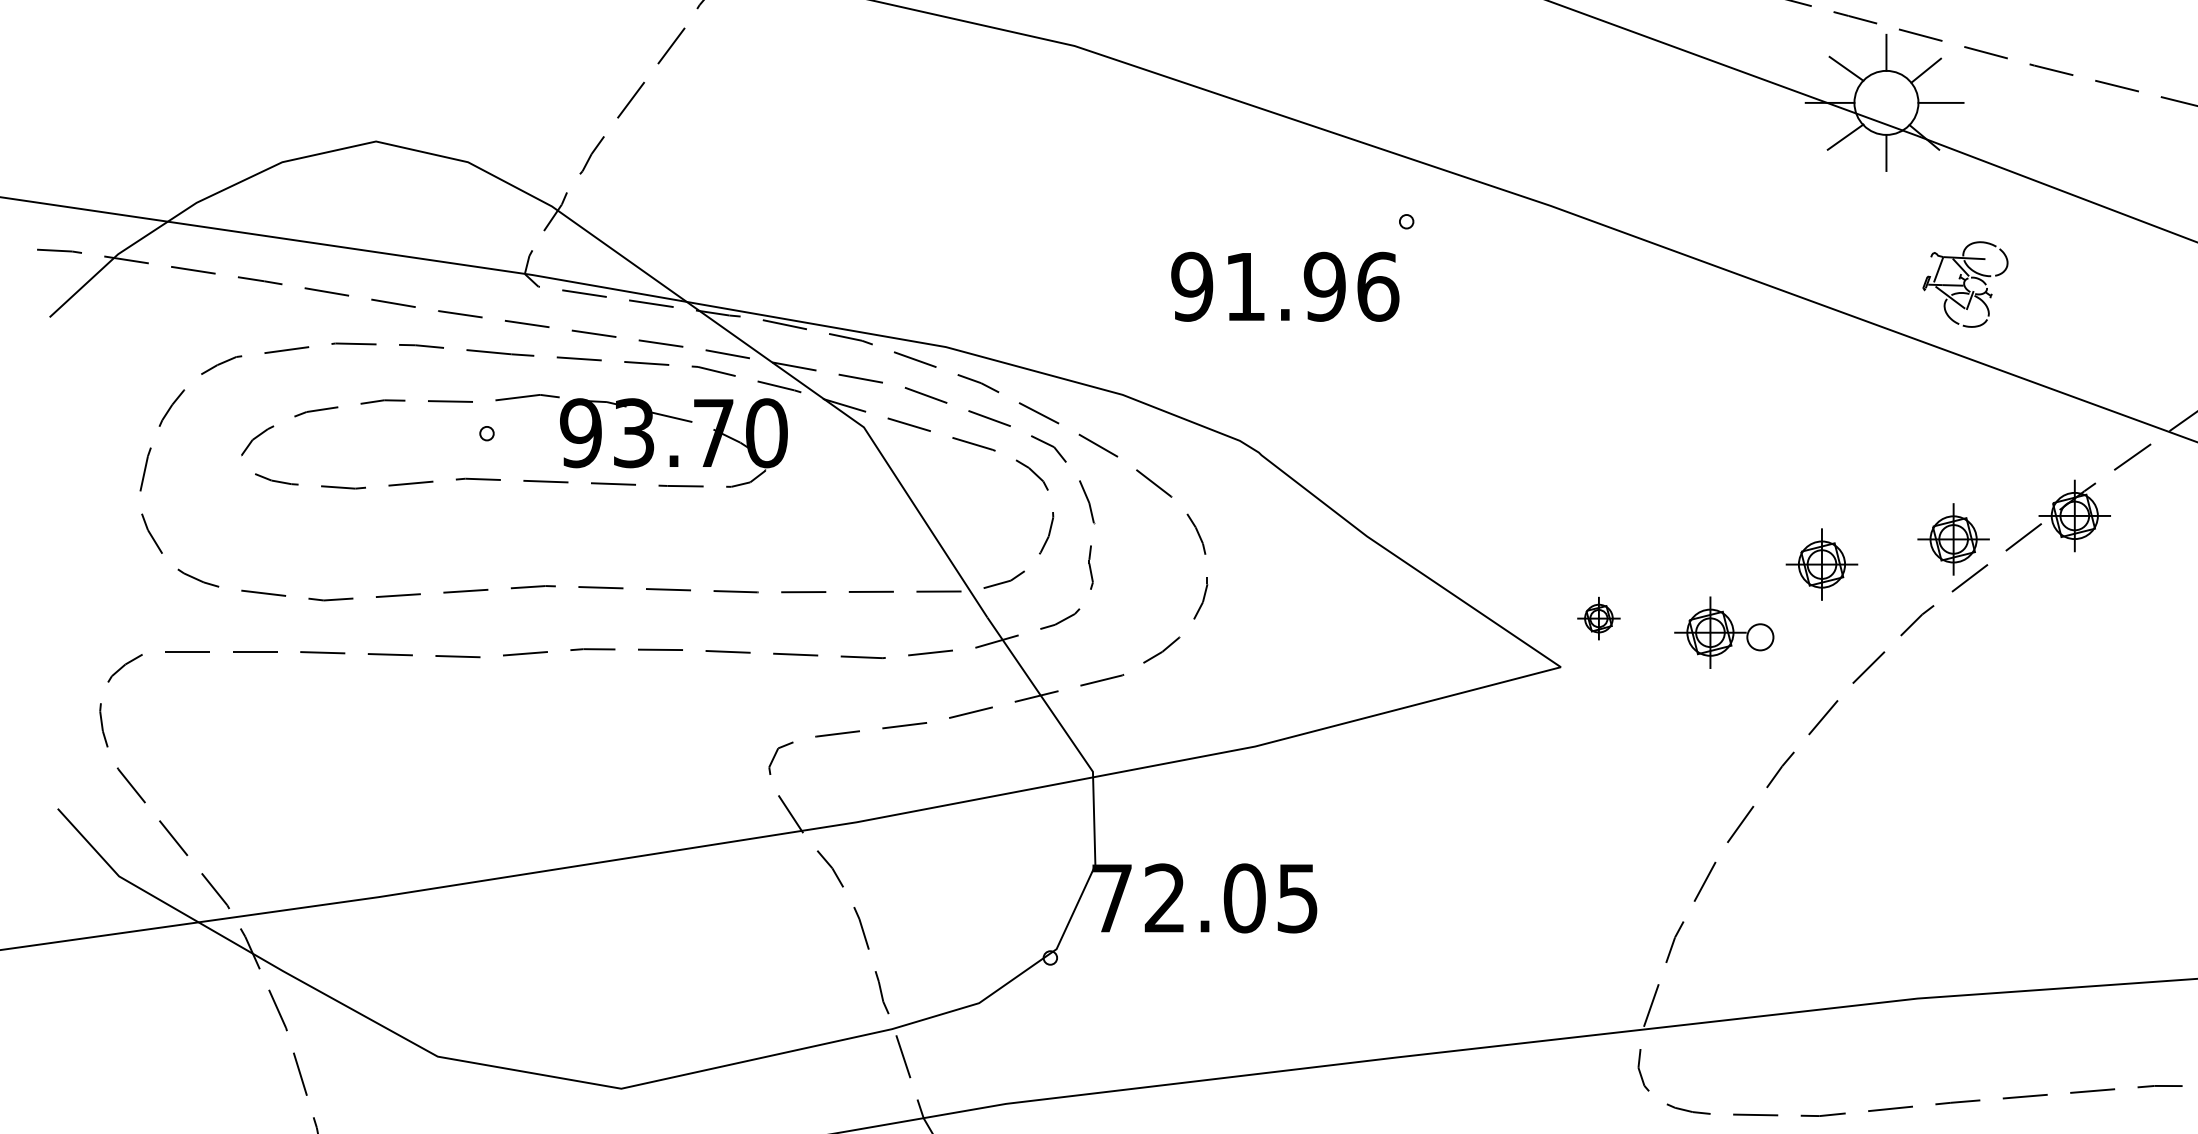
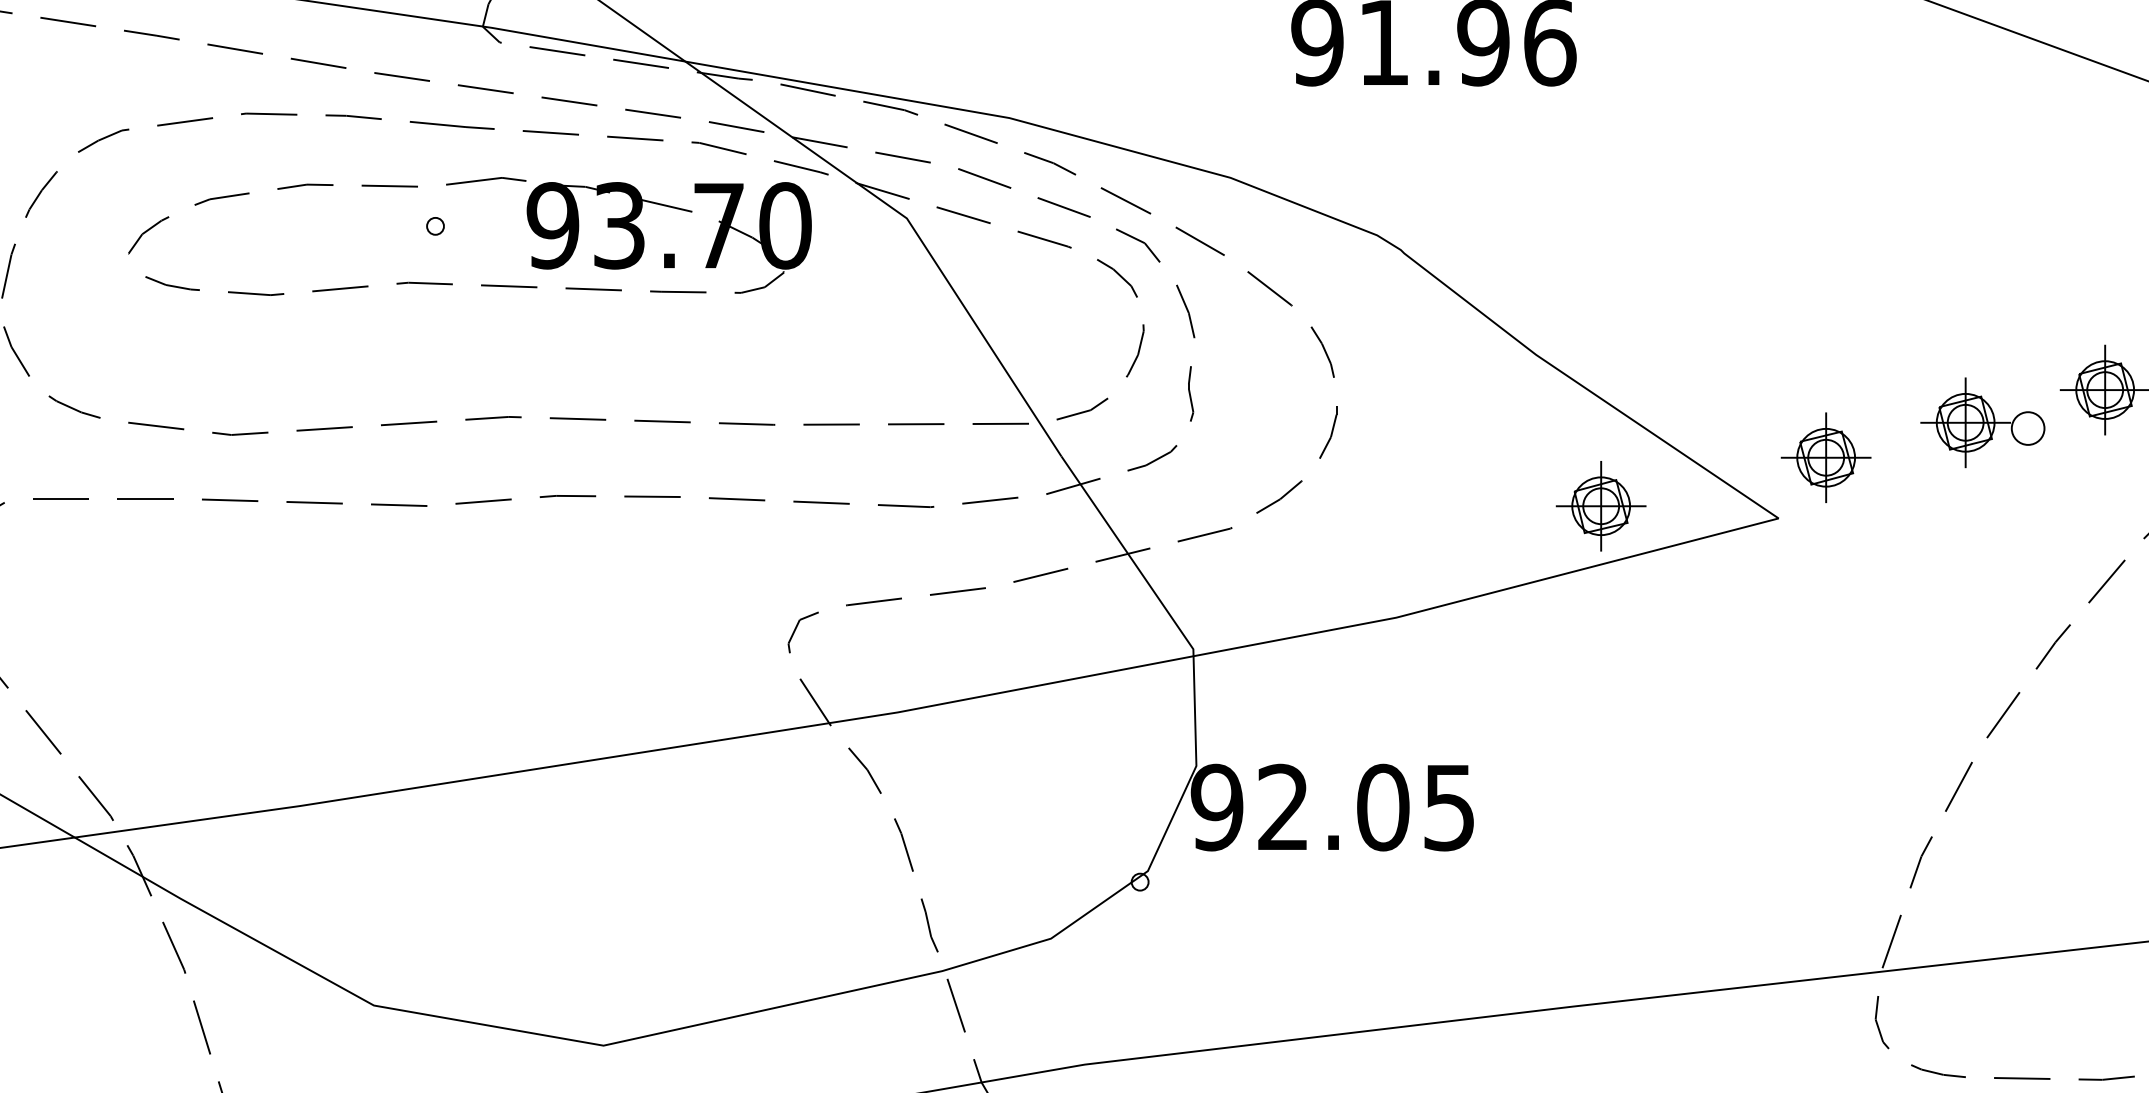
part: (1598, 618) -> (1825, 457), size x1.67
part: (1724, 632) -> (1983, 422), moved
part: (1418, 657) -> (1600, 506), added
text: (1111, 898) -> (1216, 807), 72.05 -> 92.05

